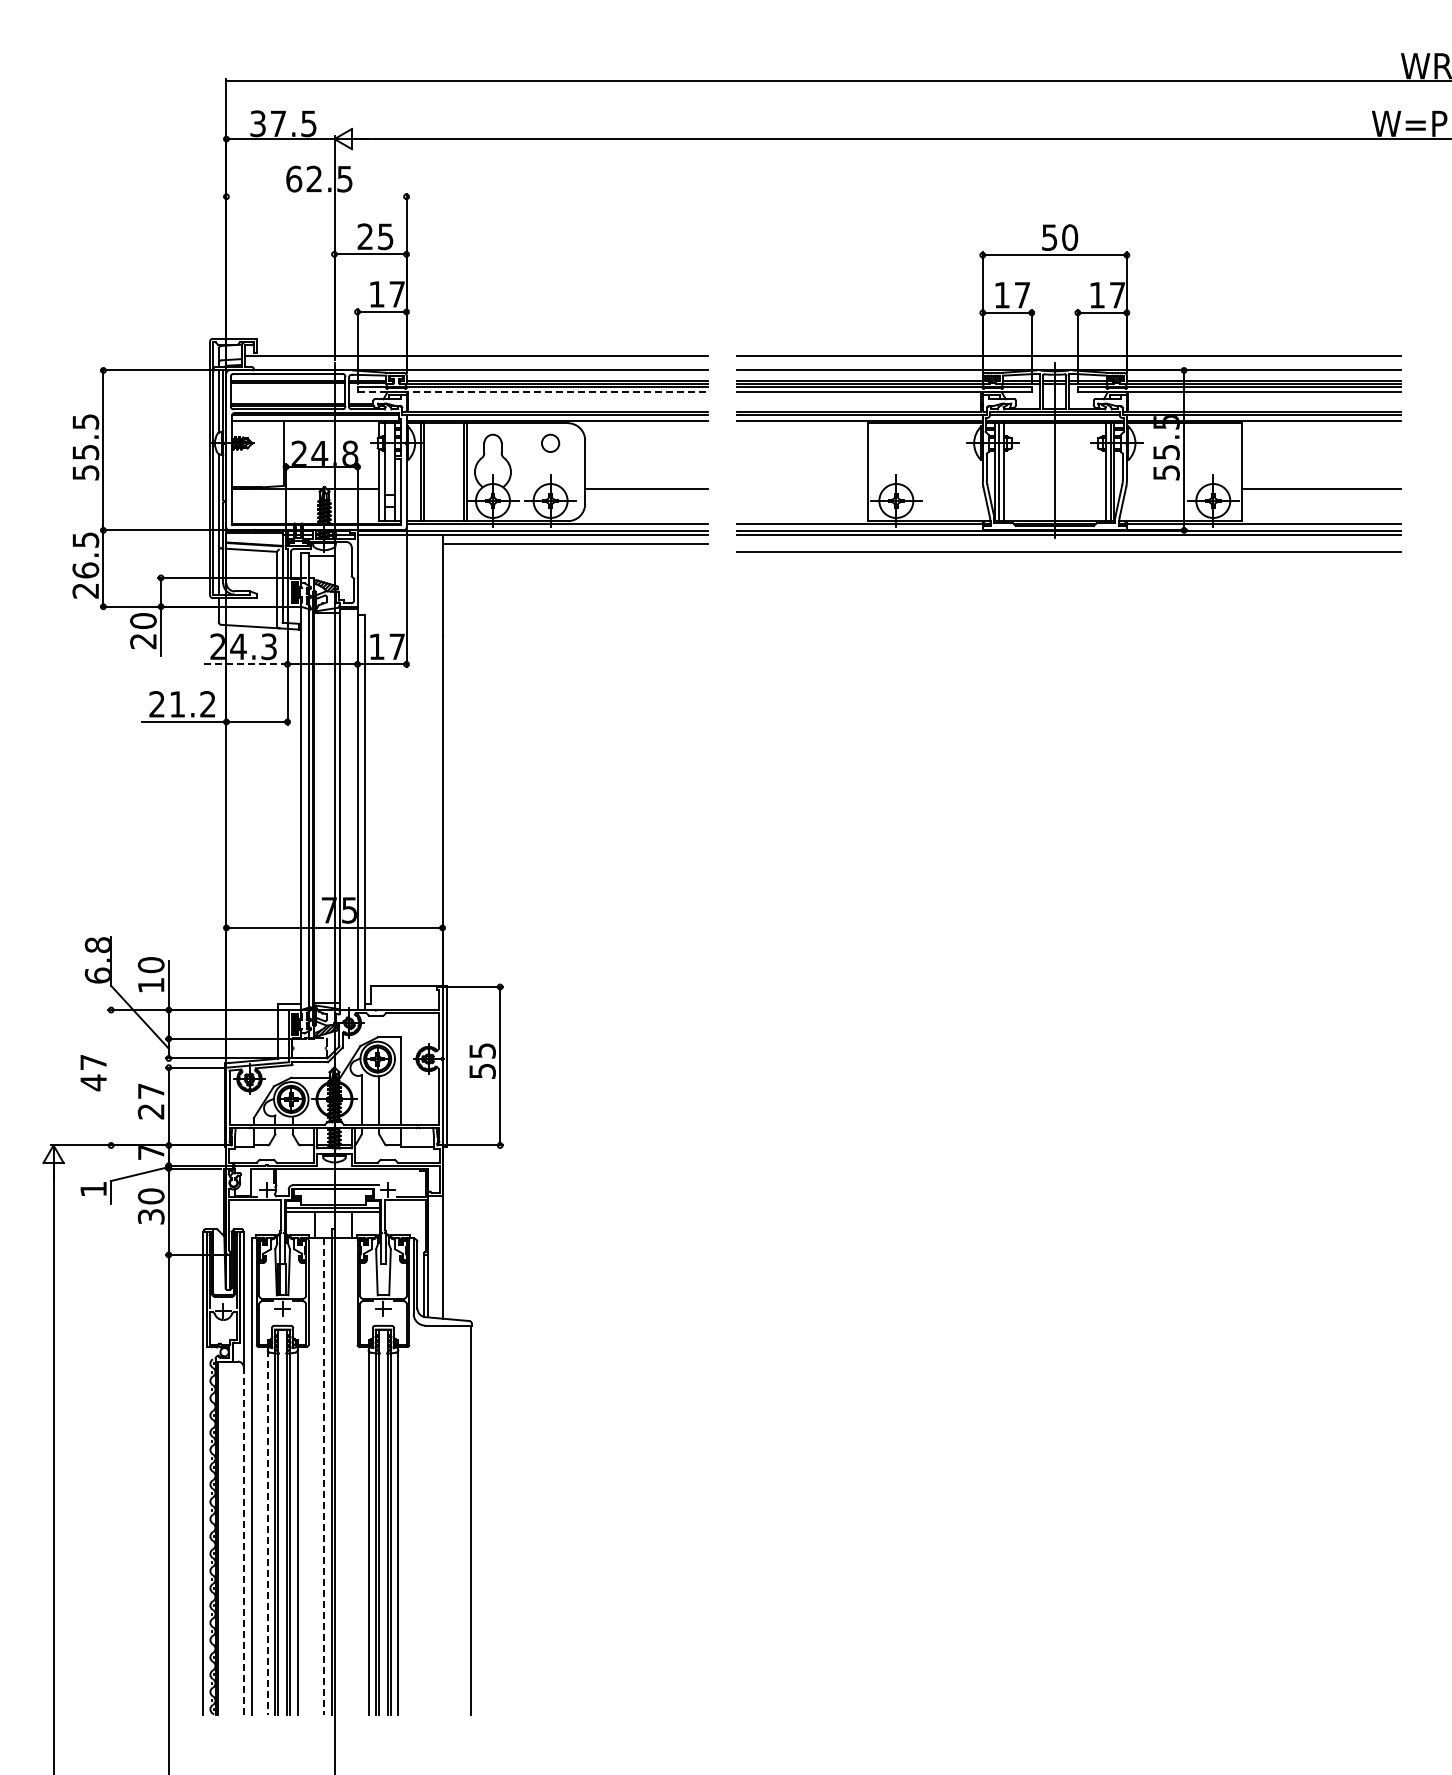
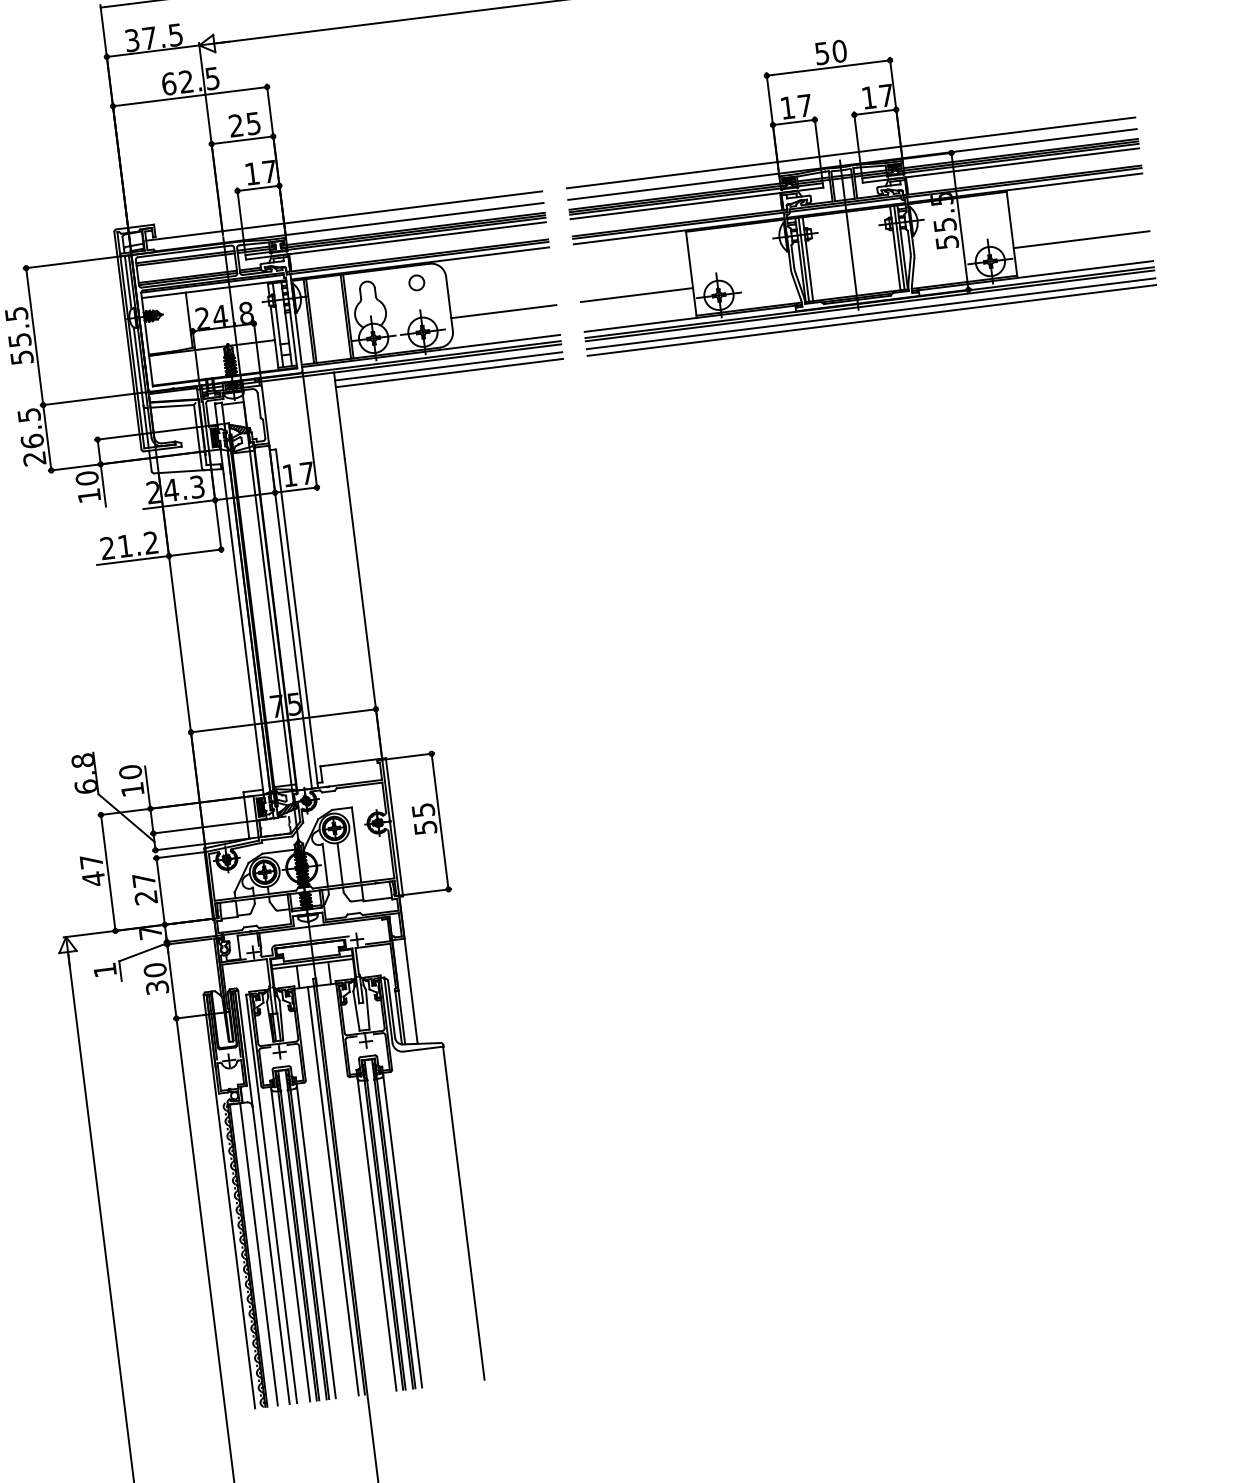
line: (316, 196) -> (190, 96), added
line: (533, 392) -> (396, 241), dashed -> solid
line: (801, 488) -> (636, 294), added
line: (1068, 543) -> (870, 313), added
line: (574, 551) -> (448, 372), added
text: (143, 641) -> (89, 495), 20 -> 10
line: (245, 664) -> (179, 504), dashed -> solid
line: (111, 1077) -> (108, 872), added
line: (324, 1476) -> (333, 1191), dashed -> solid
line: (267, 1532) -> (290, 1245), dashed -> solid
line: (229, 1537) -> (258, 1253), added
line: (243, 1540) -> (270, 1255), dashed -> solid

